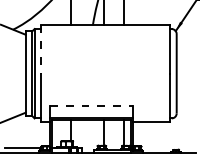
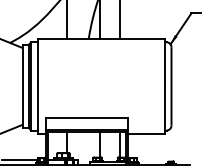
line: (40, 49) -> (37, 62), dashed -> solid
line: (91, 105) -> (87, 117), dashed -> solid

